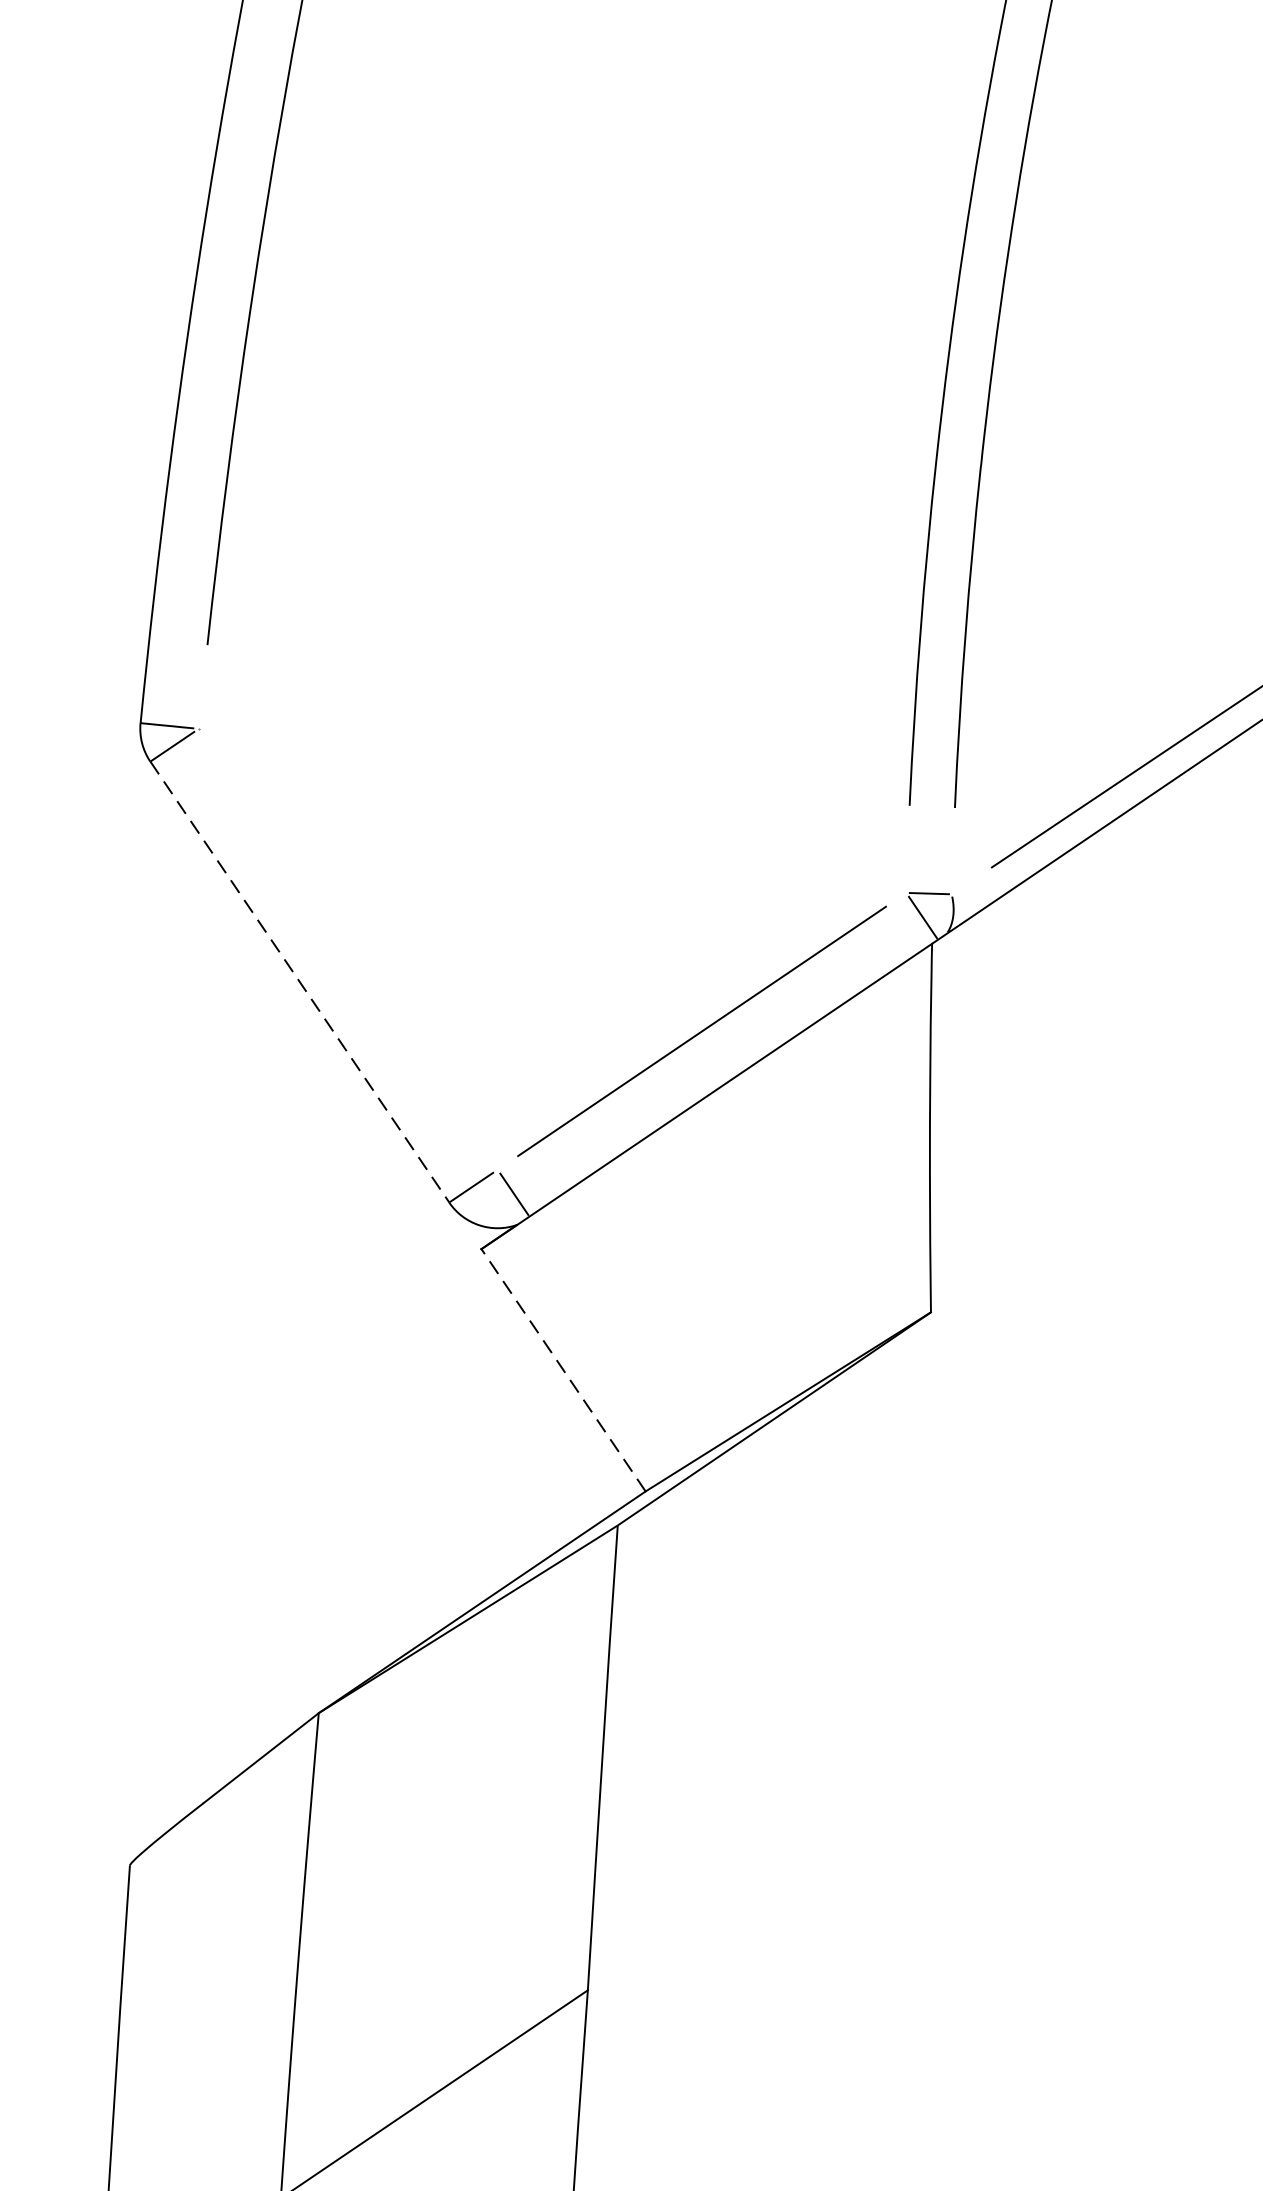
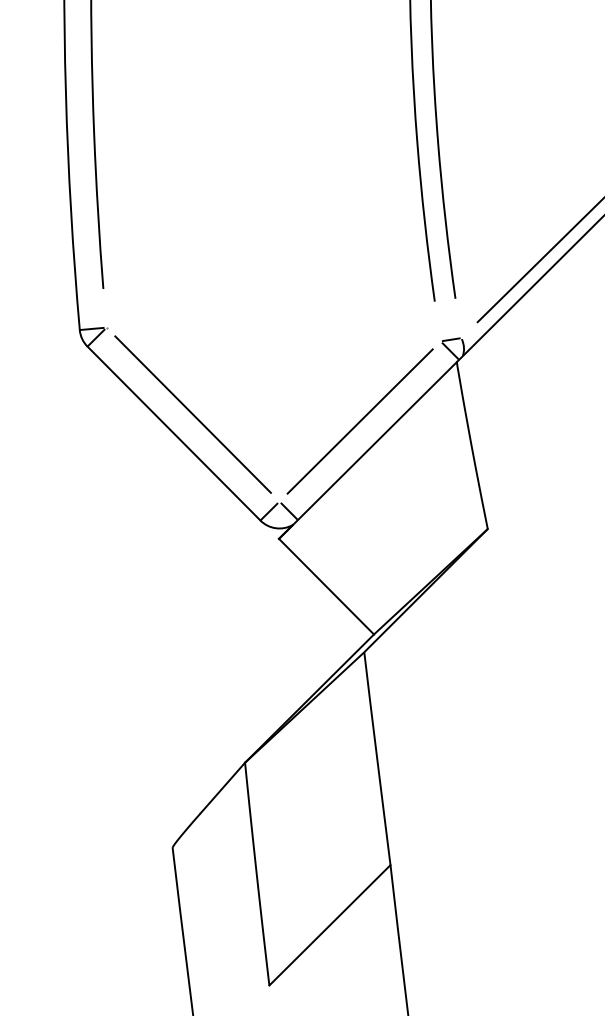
line: (347, 948) -> (192, 414), added
line: (300, 982) -> (174, 433), dashed -> solid
line: (563, 1369) -> (326, 586), dashed -> solid

